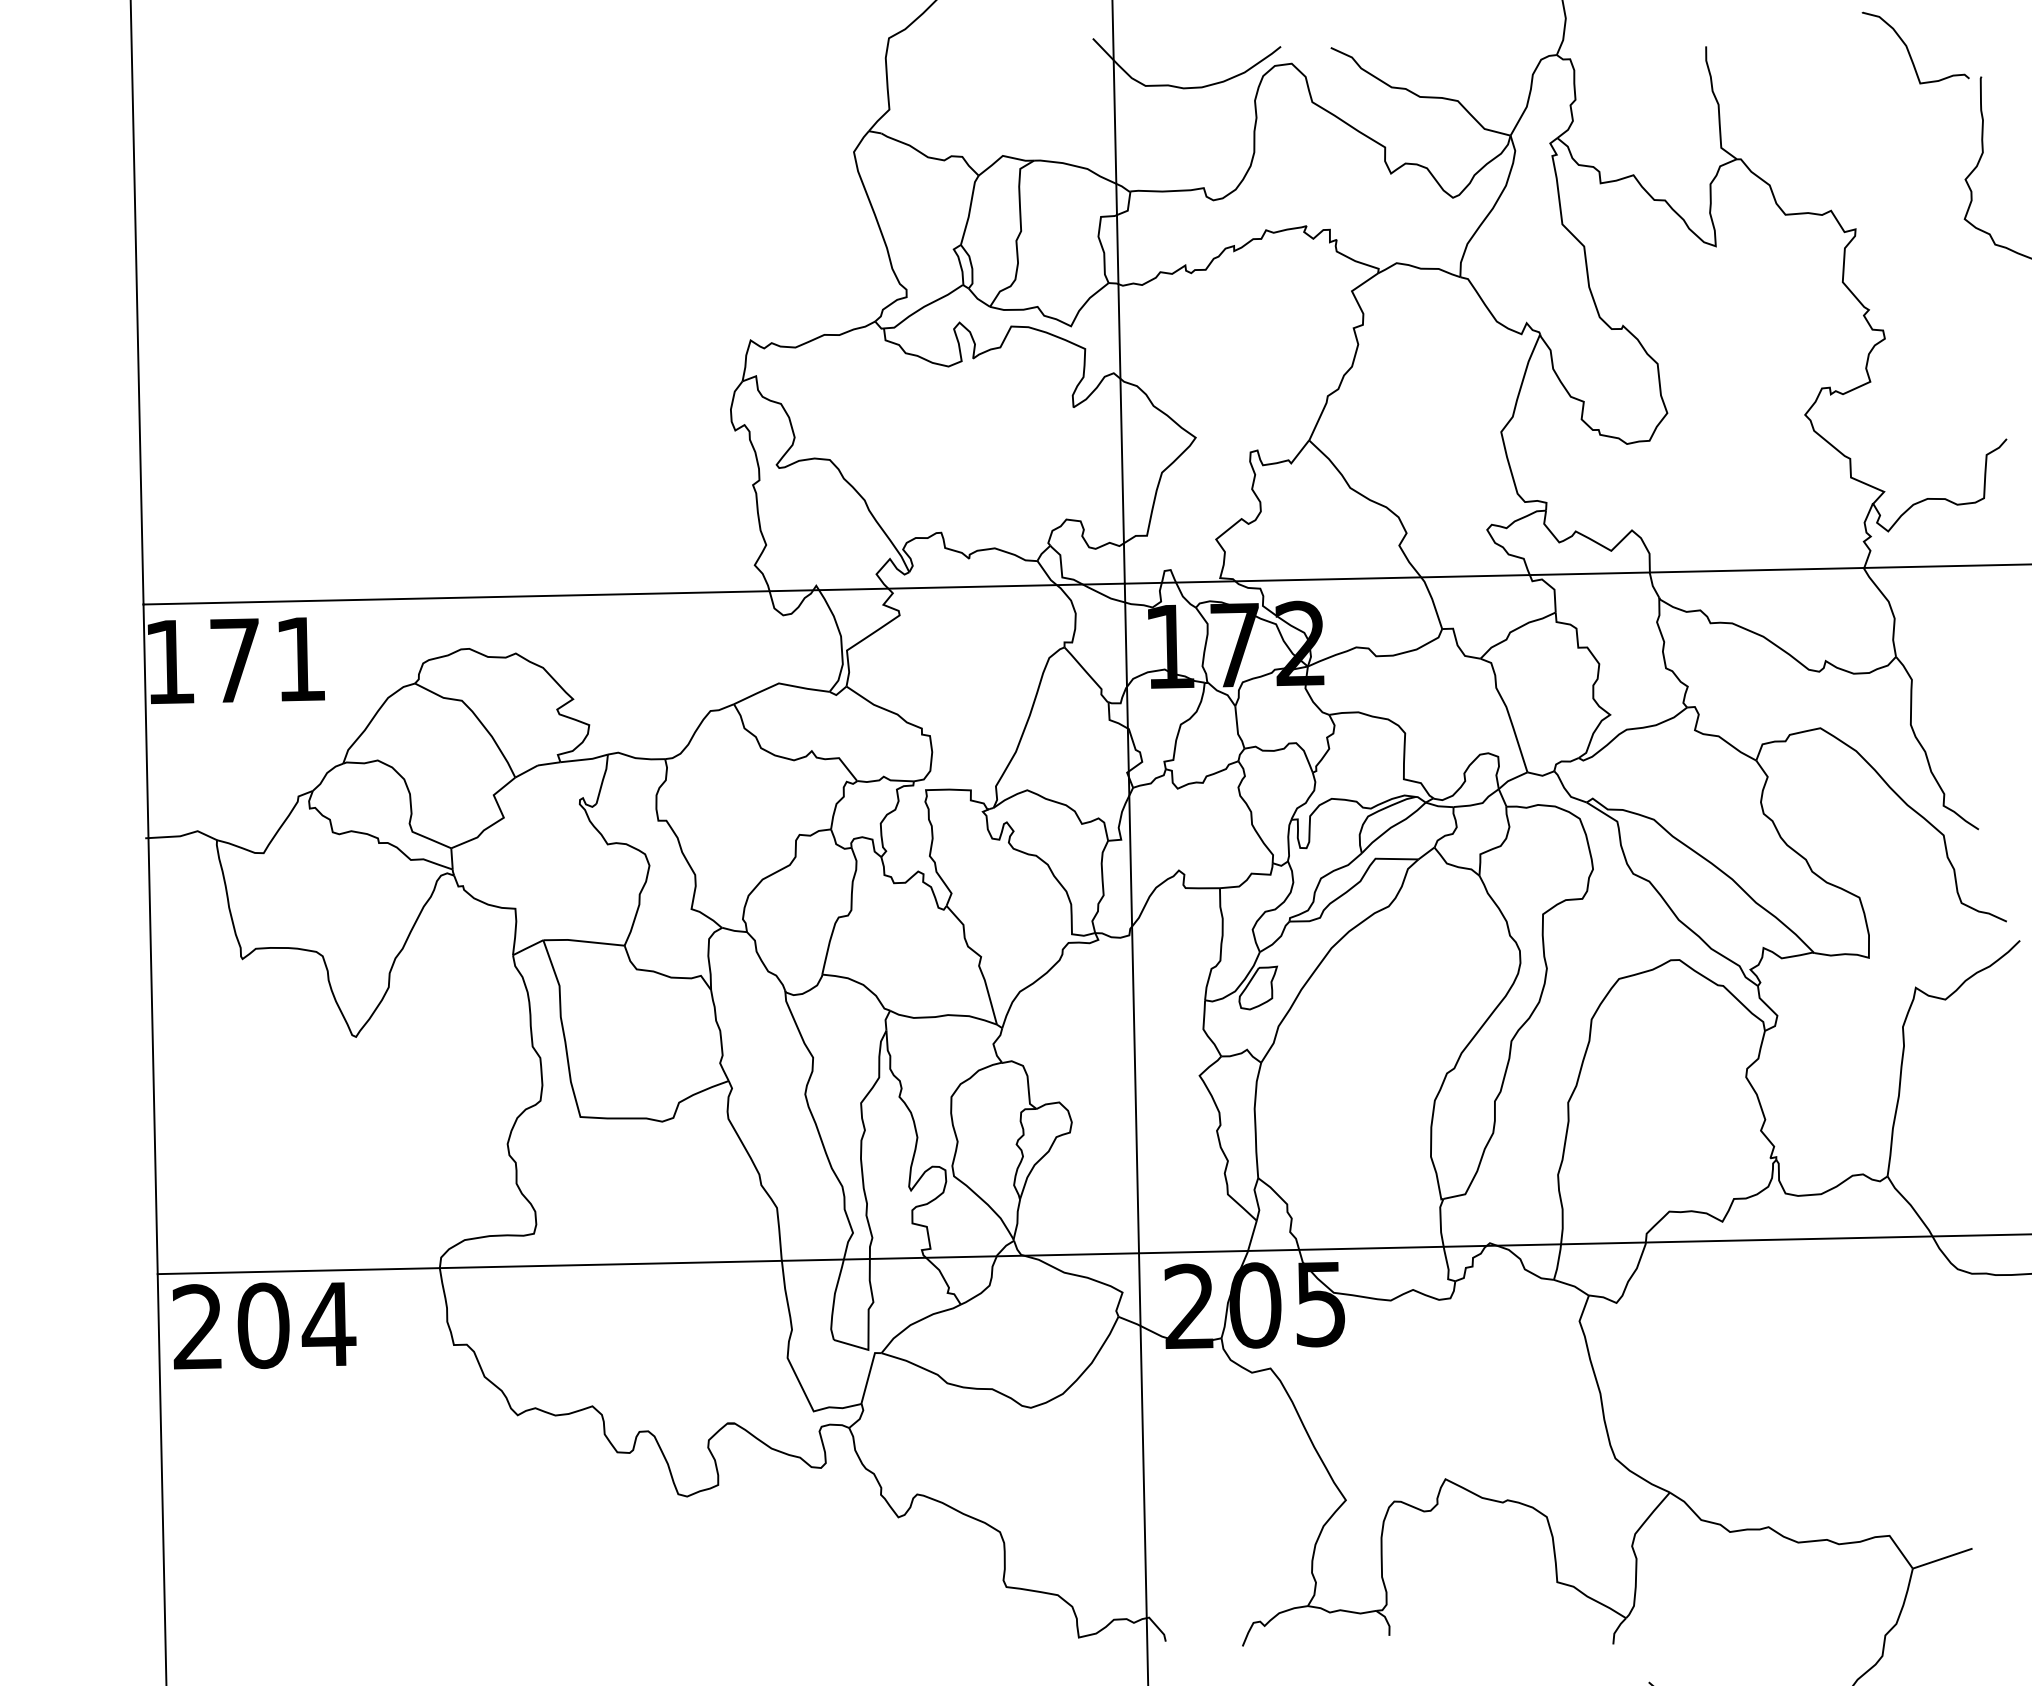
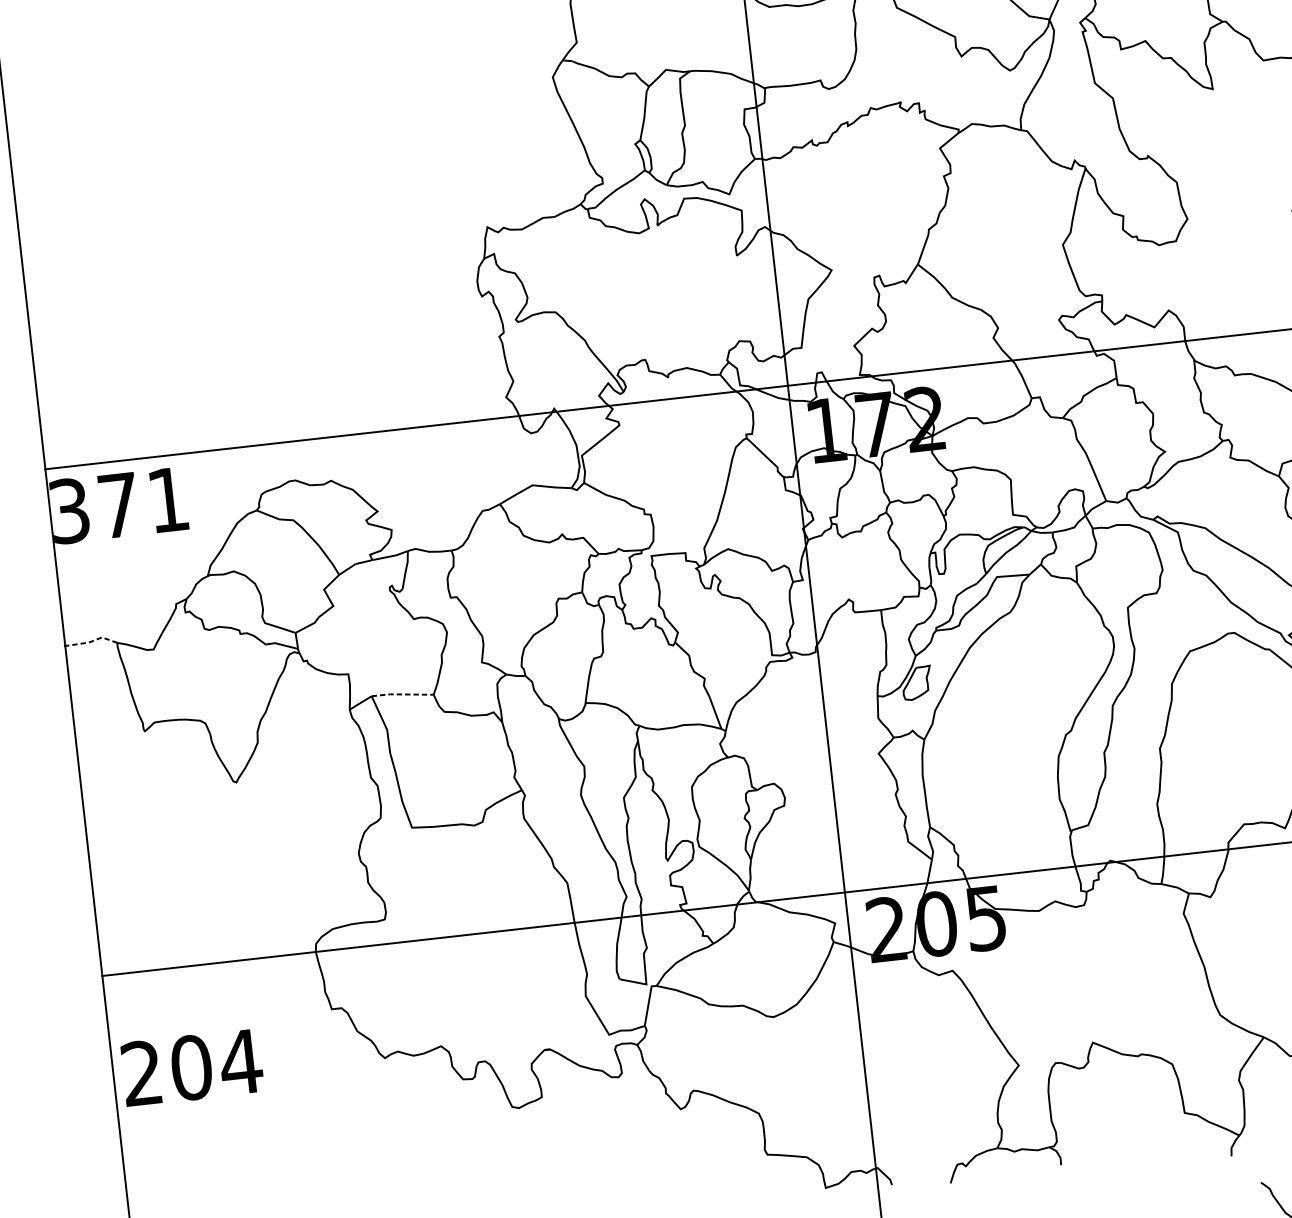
text: (170, 661) -> (69, 510), 171 -> 371
line: (182, 835) -> (90, 641), solid -> dashed
line: (583, 941) -> (402, 694), solid -> dashed
text: (264, 1325) -> (192, 1067), moved

